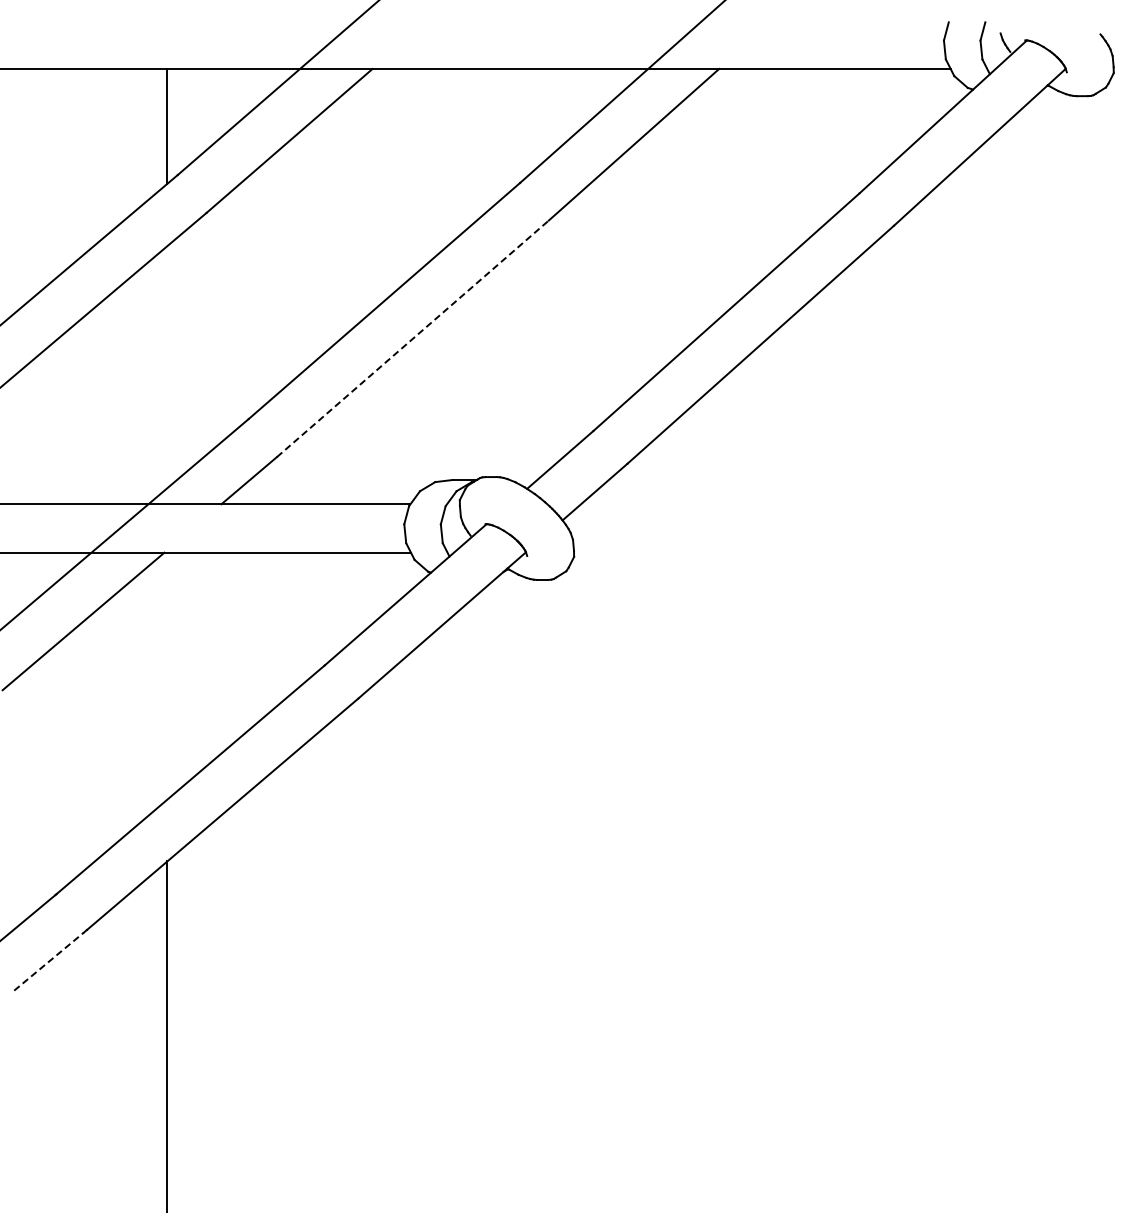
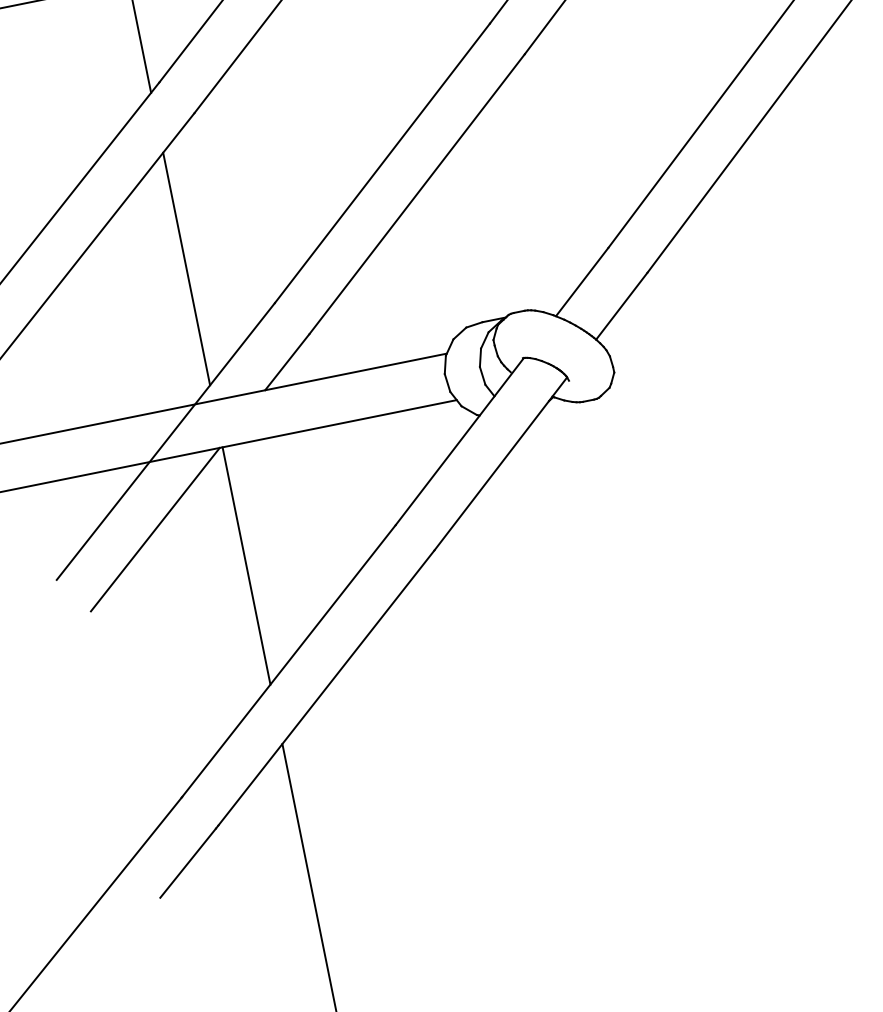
line: (413, 338) -> (417, 193), dashed -> solid
line: (167, 367) -> (186, 269), added
line: (167, 675) -> (246, 565), added
line: (49, 961) -> (188, 862), dashed -> solid

